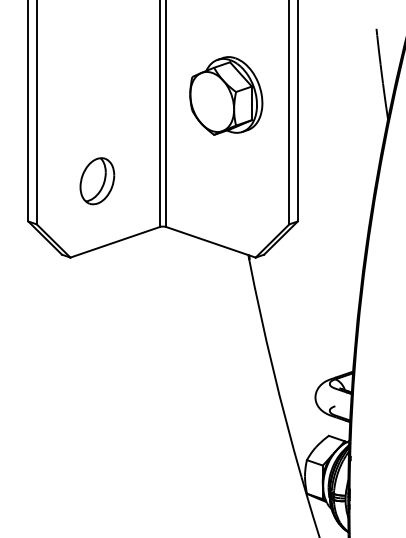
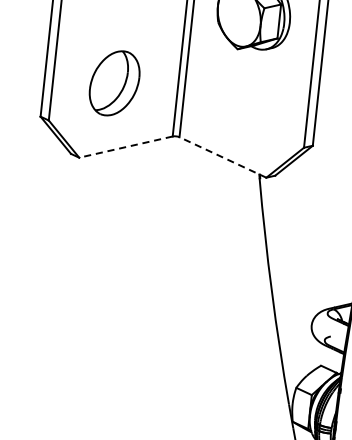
part: (97, 181) -> (114, 83), size x1.4
line: (114, 242) -> (125, 147), solid -> dashed
line: (210, 242) -> (222, 157), solid -> dashed

